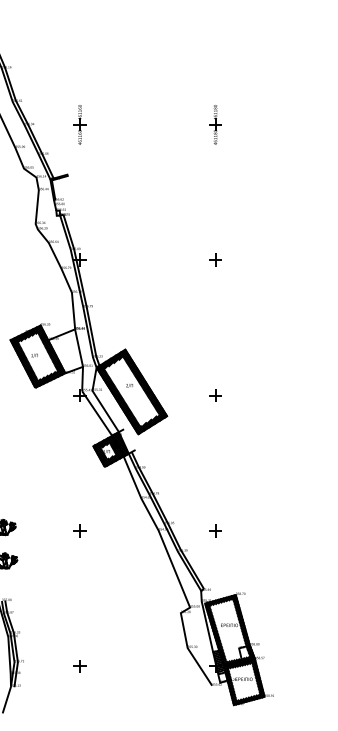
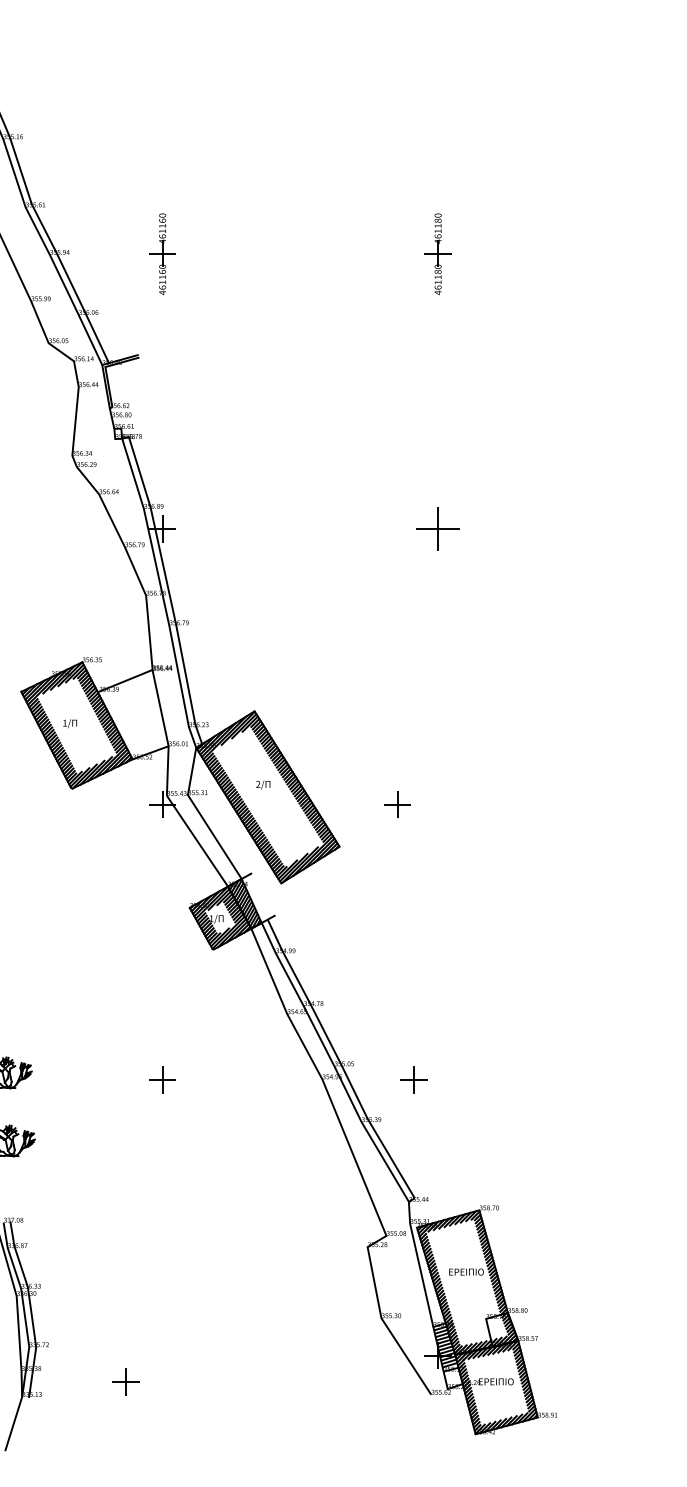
part: (215, 259) -> (438, 527), size x1.6
part: (215, 395) -> (397, 804), moved
part: (215, 530) -> (413, 1079), moved
part: (79, 666) -> (124, 1382), moved

